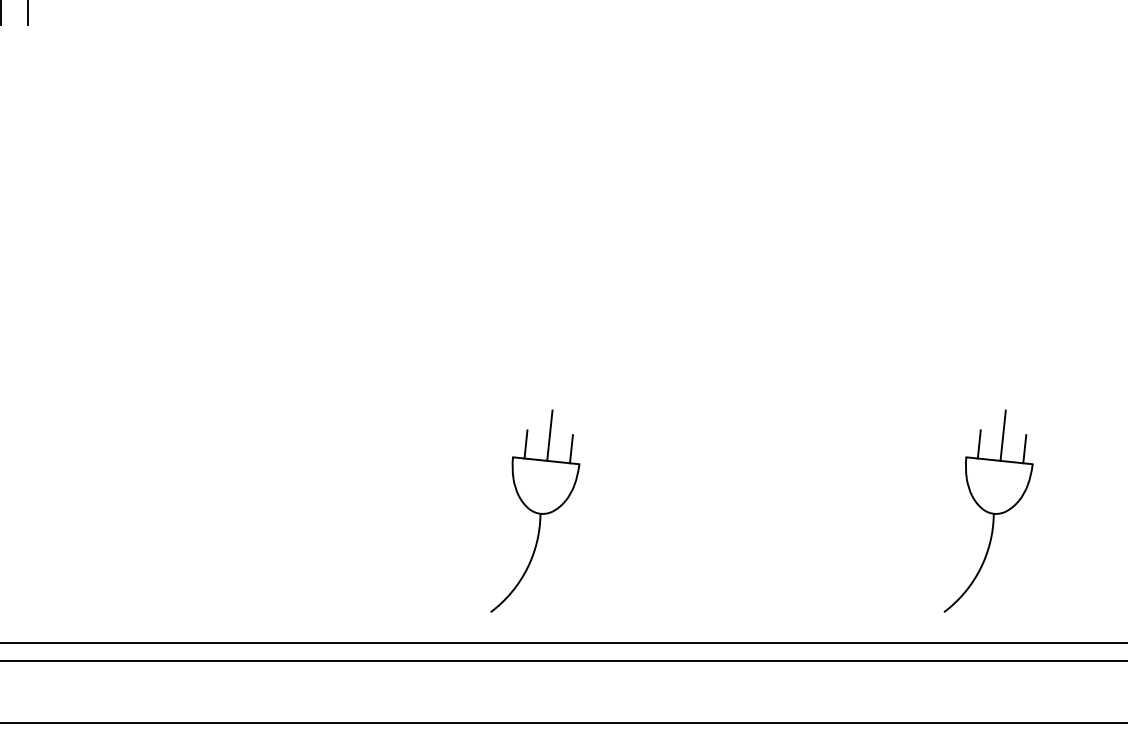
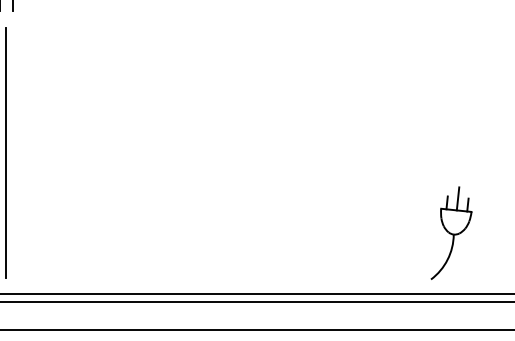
line: (14, 334) -> (6, 152), added
part: (535, 509) -> (244, 232), removed

